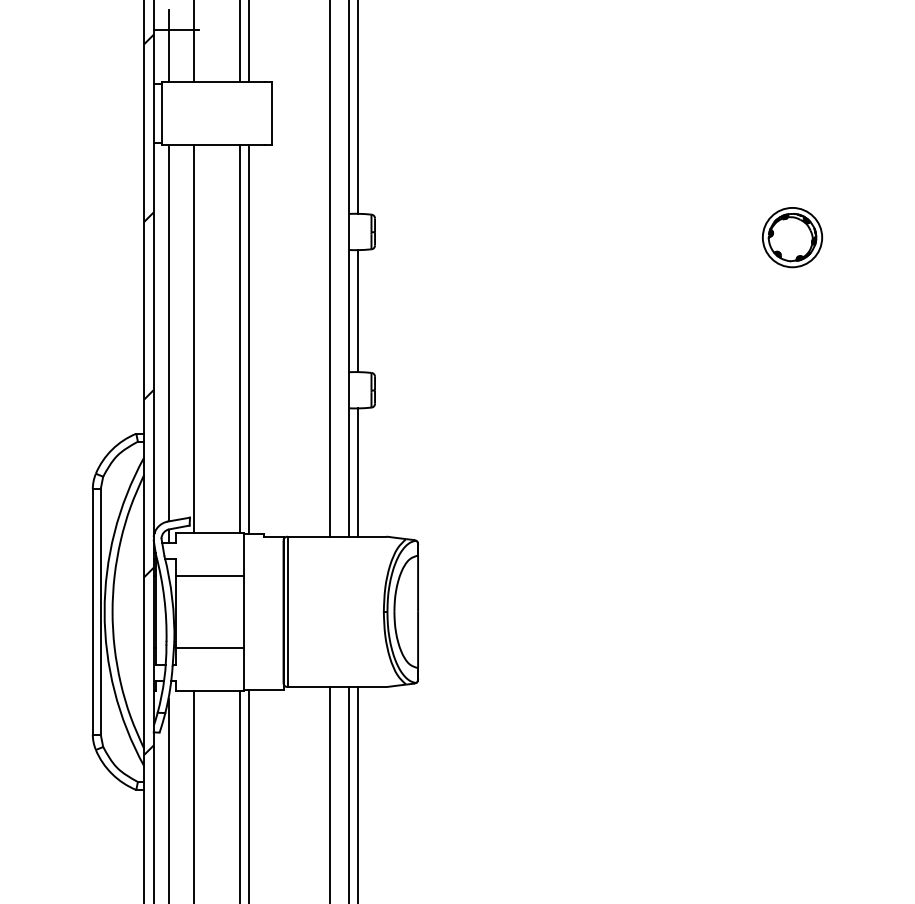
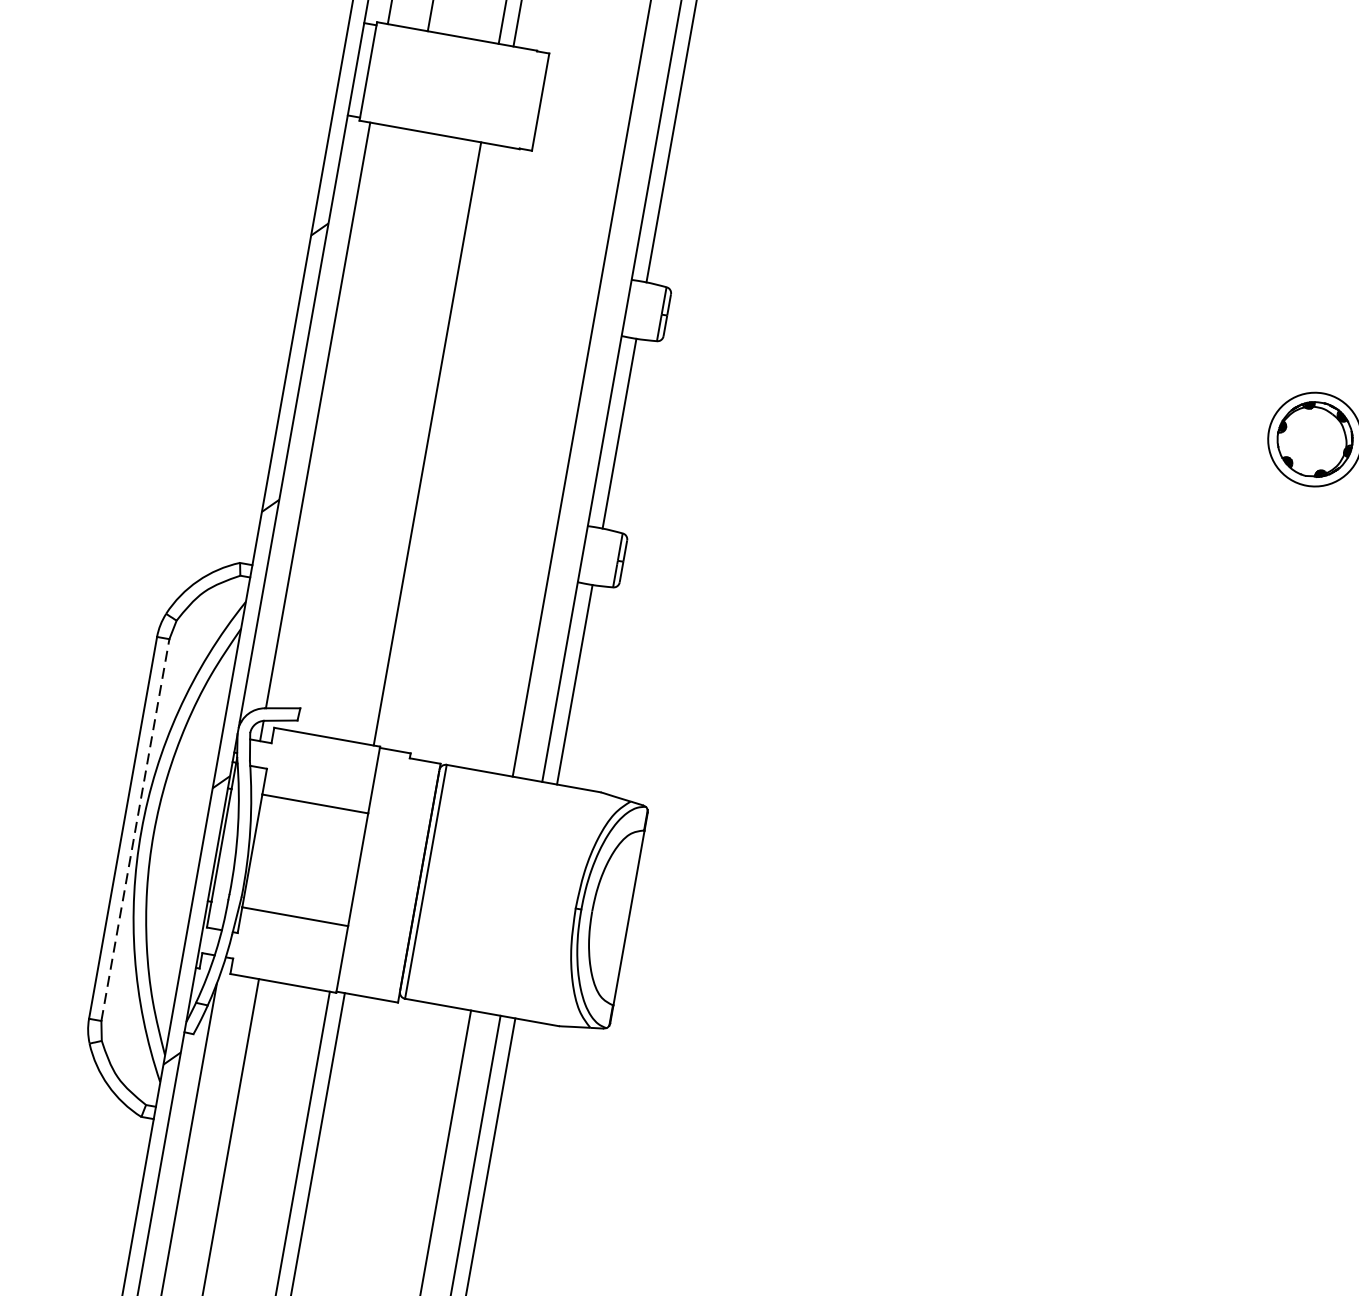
line: (194, 338) -> (356, 430), removed
line: (249, 338) -> (442, 446), removed
line: (100, 611) -> (135, 829), solid -> dashed

